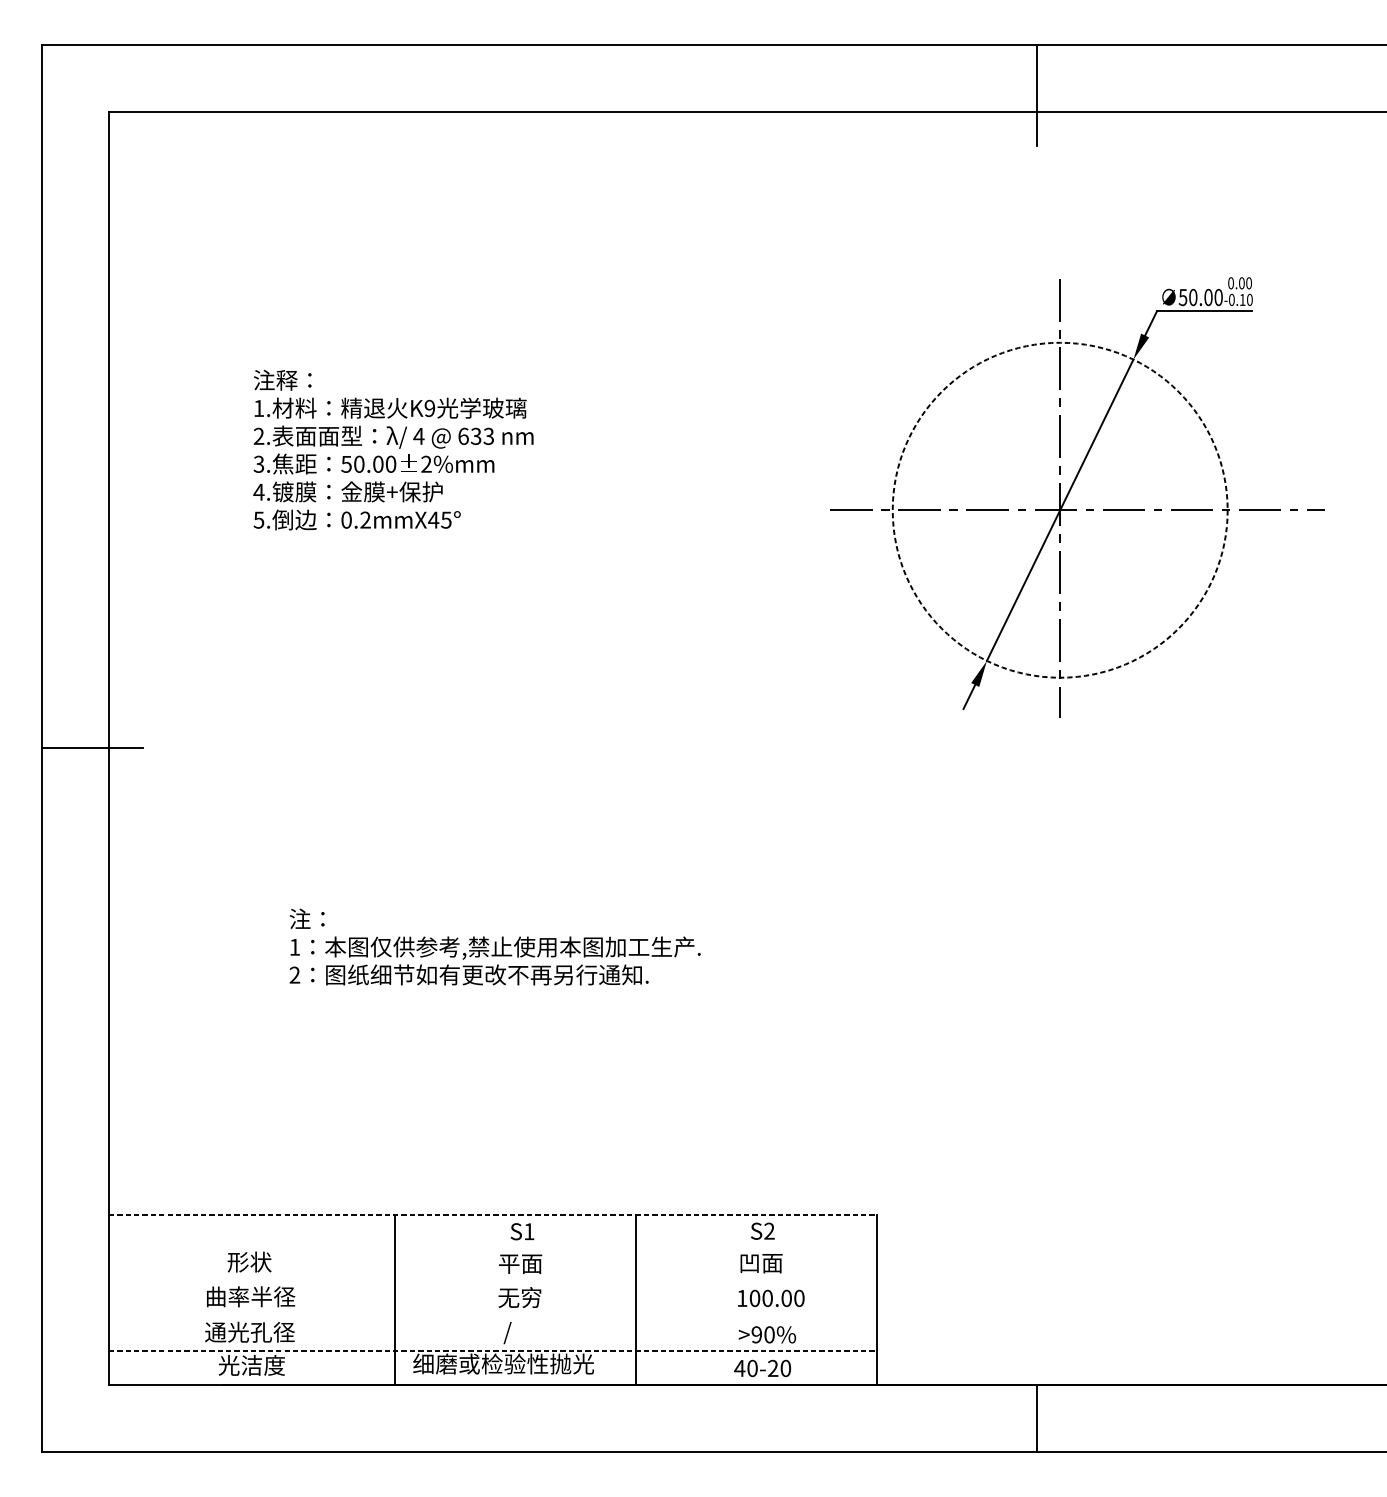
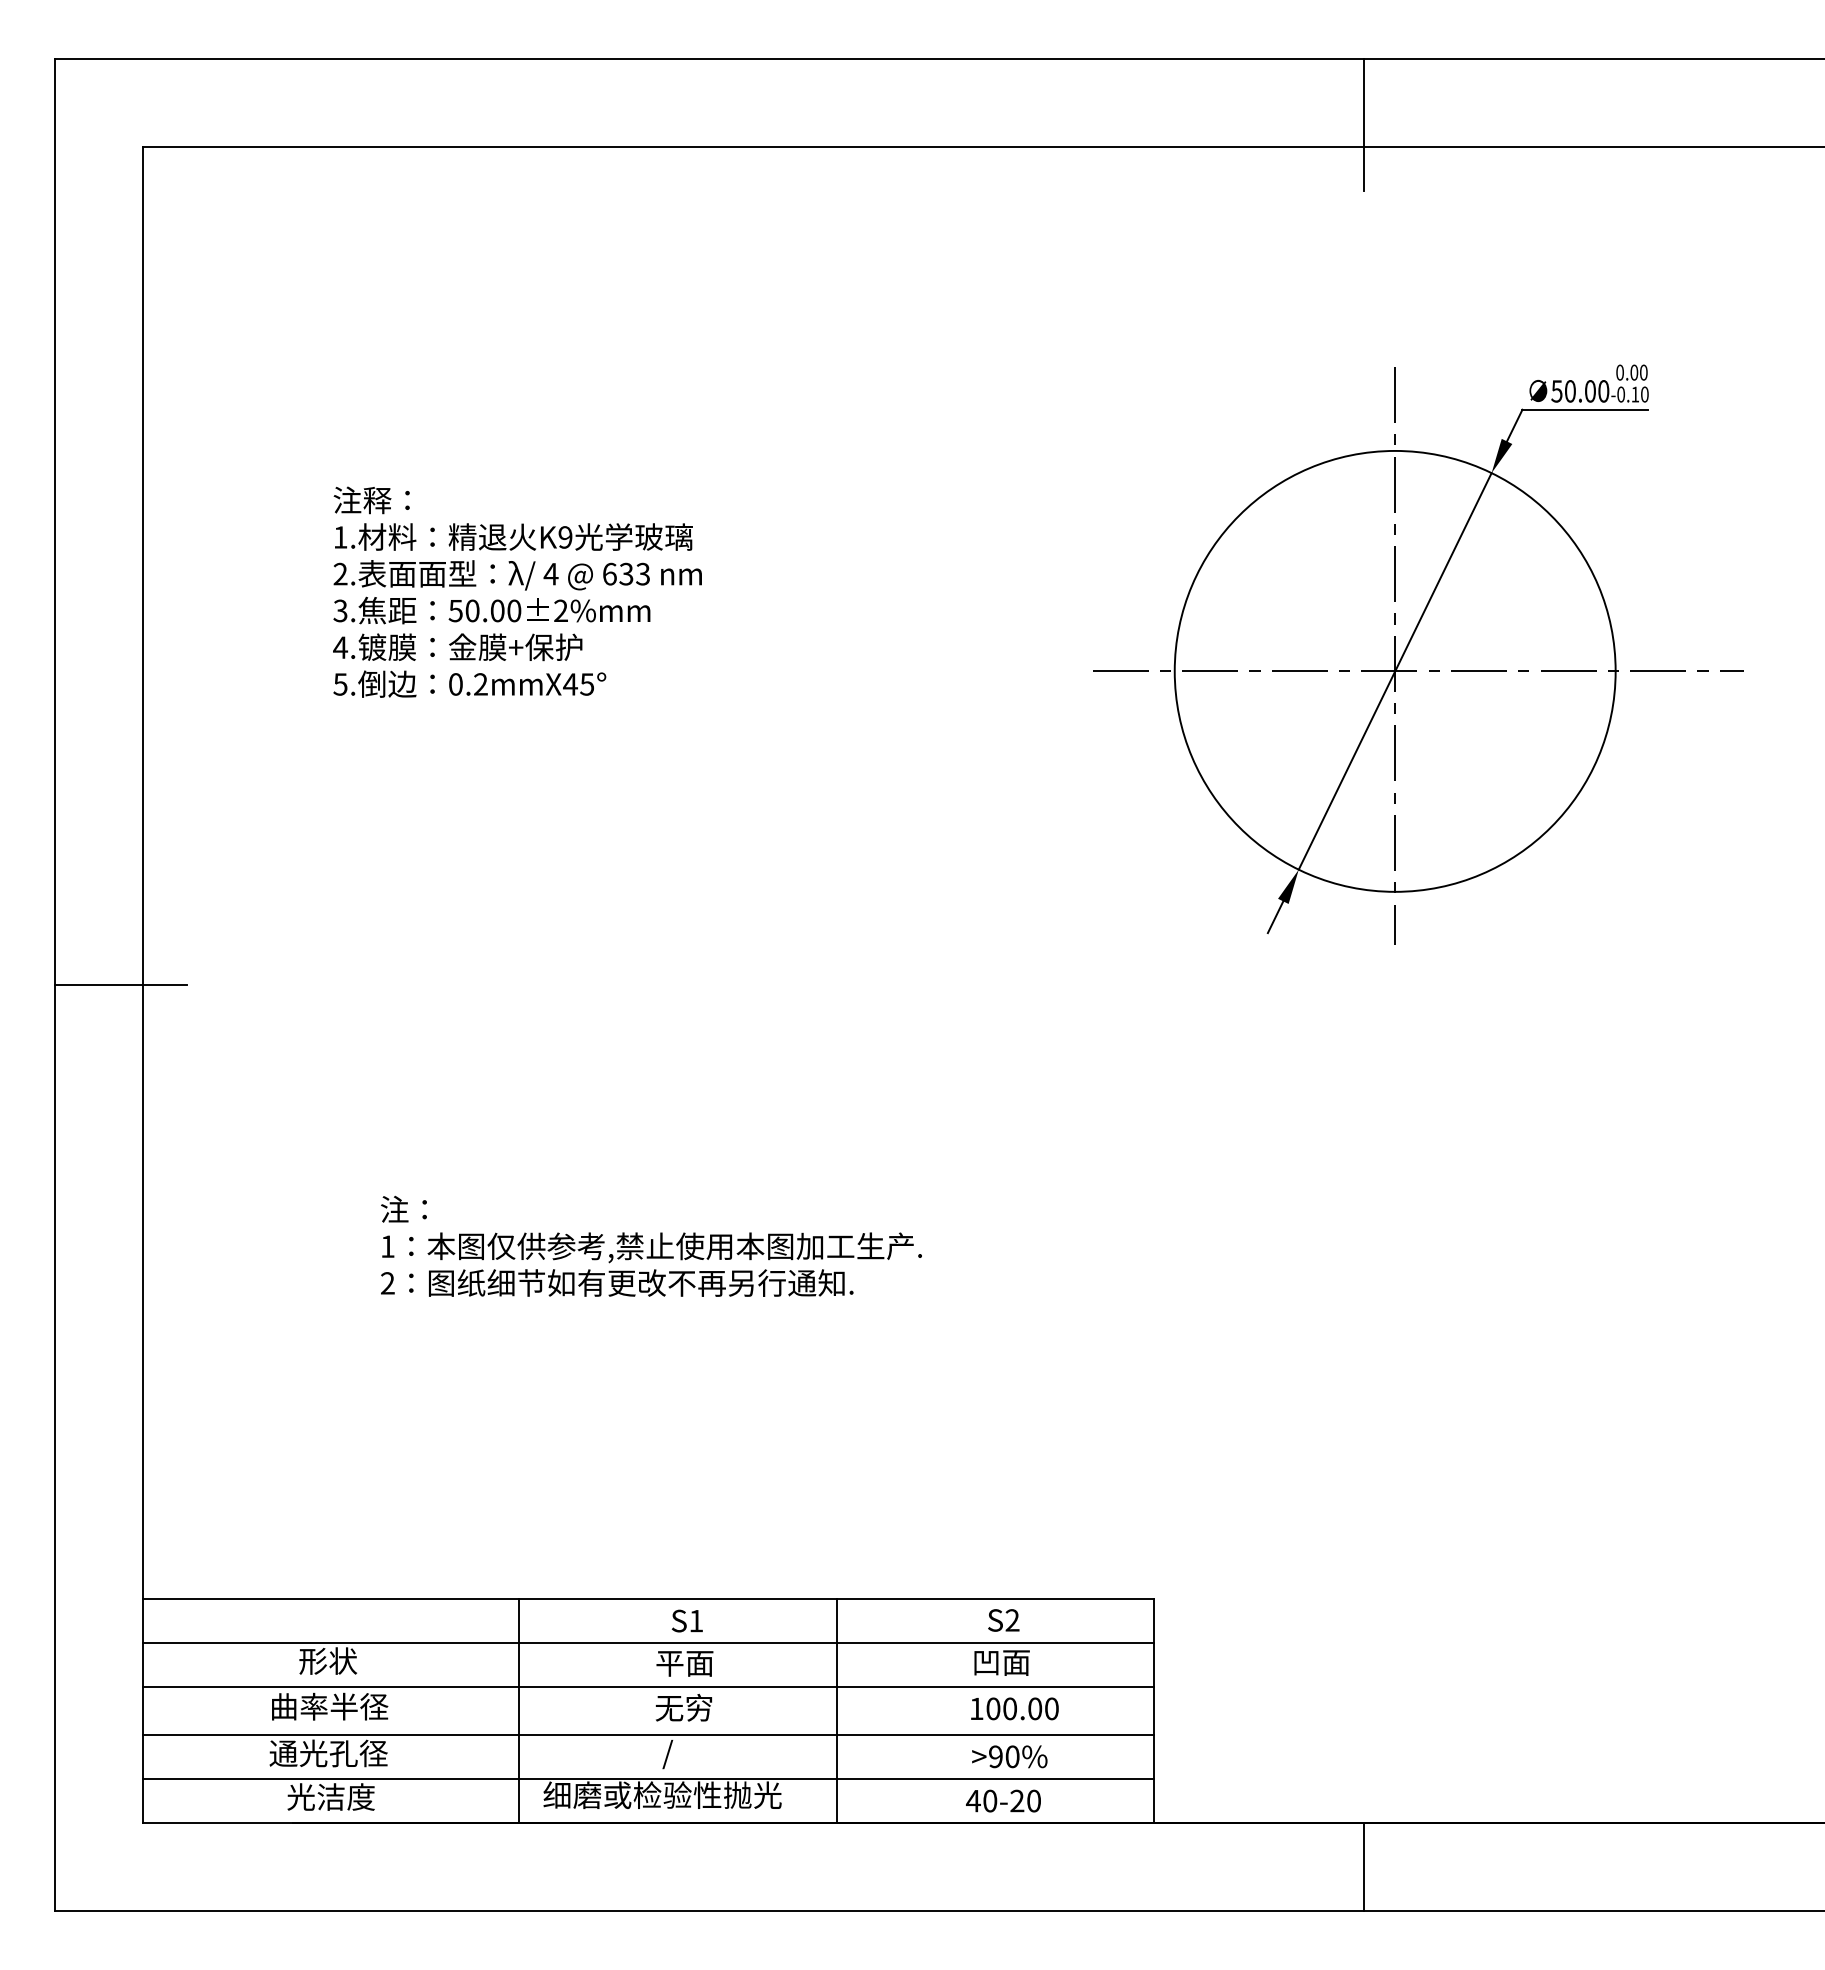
circle: (1059, 509) -> (1394, 670), dashed -> solid
line: (493, 1215) -> (649, 1599), dashed -> solid
line: (492, 1248) -> (648, 1643), added
line: (492, 1281) -> (648, 1686), added
line: (492, 1317) -> (648, 1734), added
line: (493, 1351) -> (649, 1778), dashed -> solid

